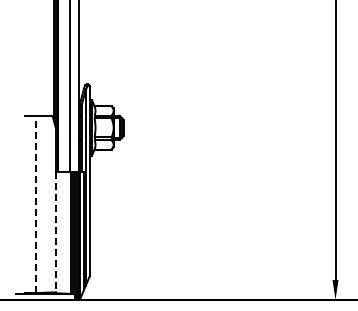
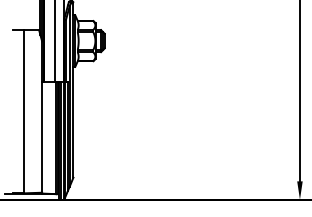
line: (35, 204) -> (23, 111), dashed -> solid
line: (55, 232) -> (41, 137), dashed -> solid

